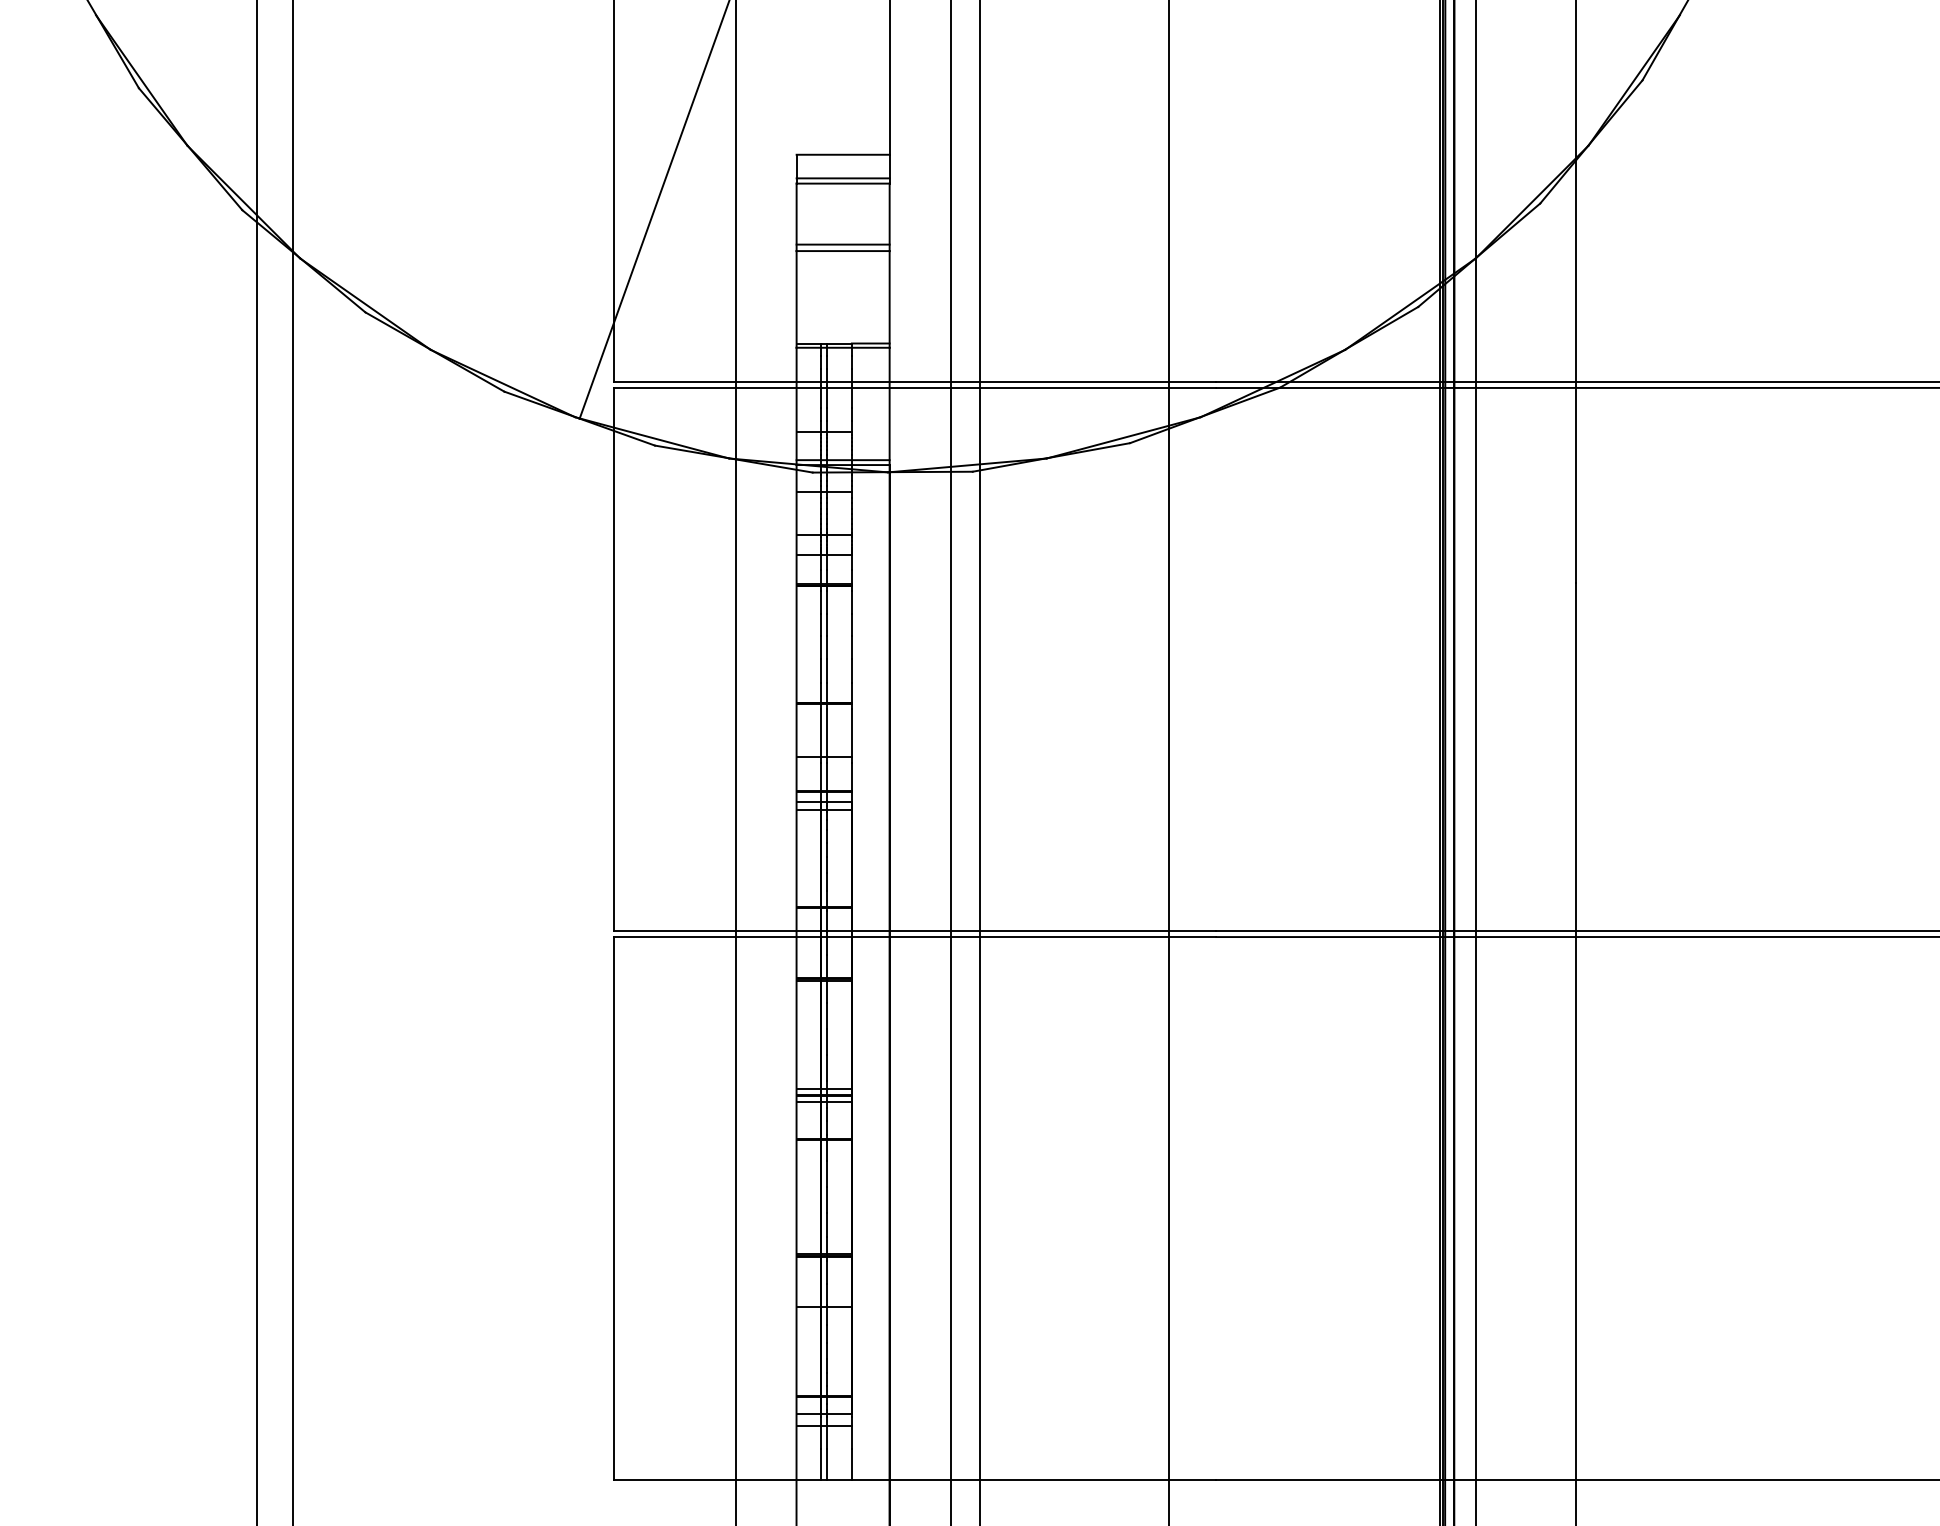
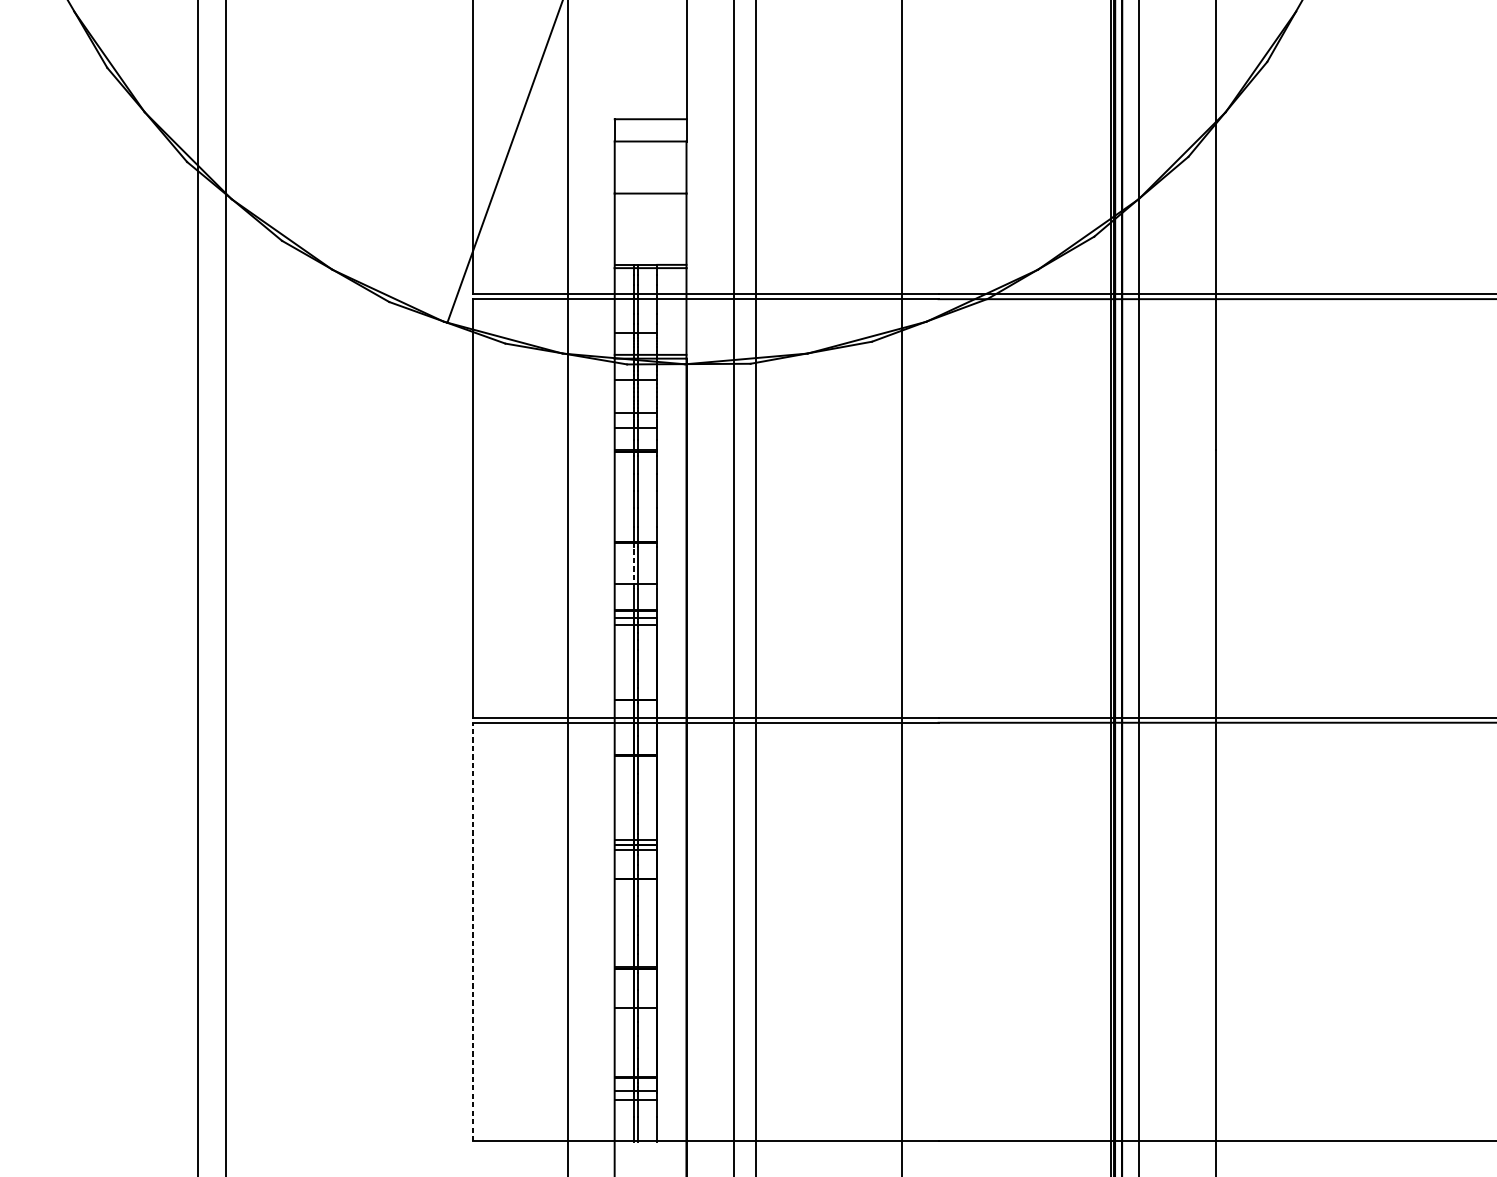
line: (842, 178) -> (650, 137), removed
line: (842, 244) -> (650, 188), removed
line: (821, 735) -> (633, 567), solid -> dashed
line: (613, 1207) -> (473, 931), solid -> dashed

